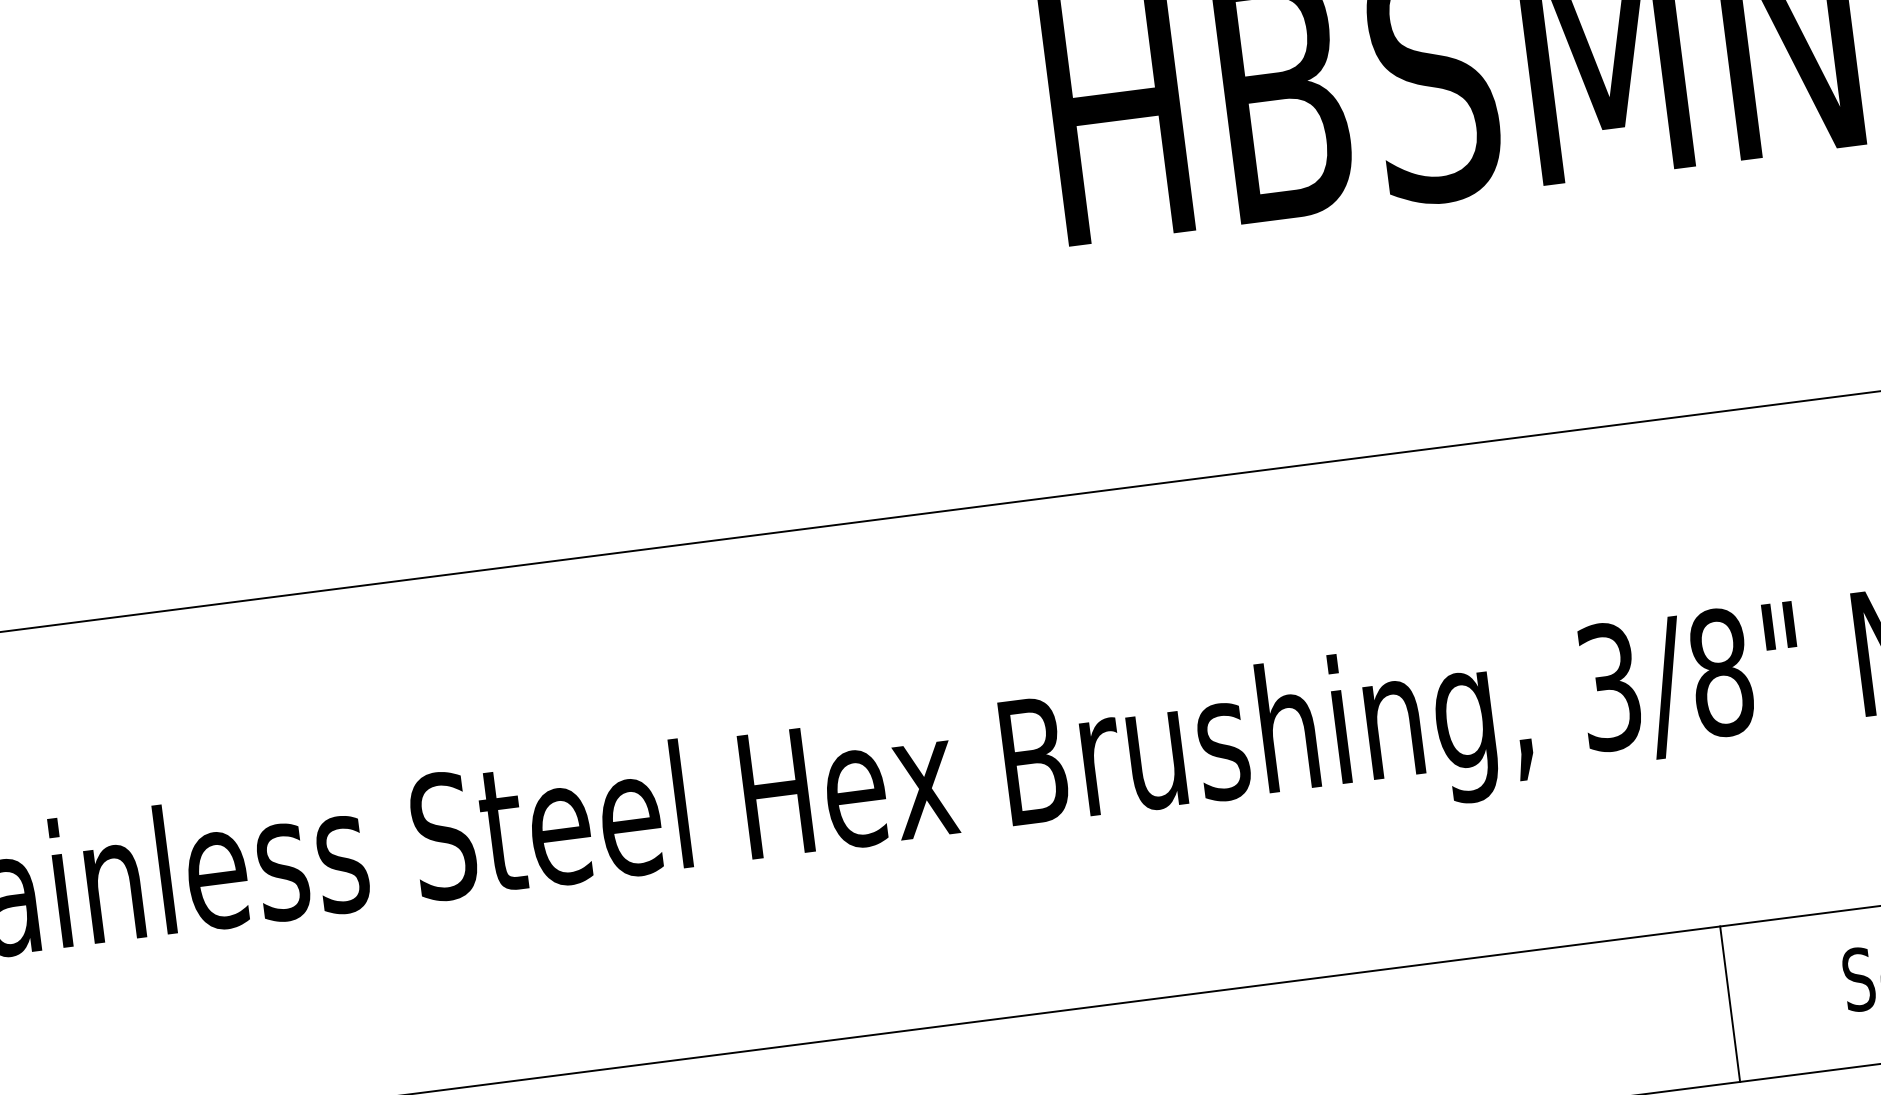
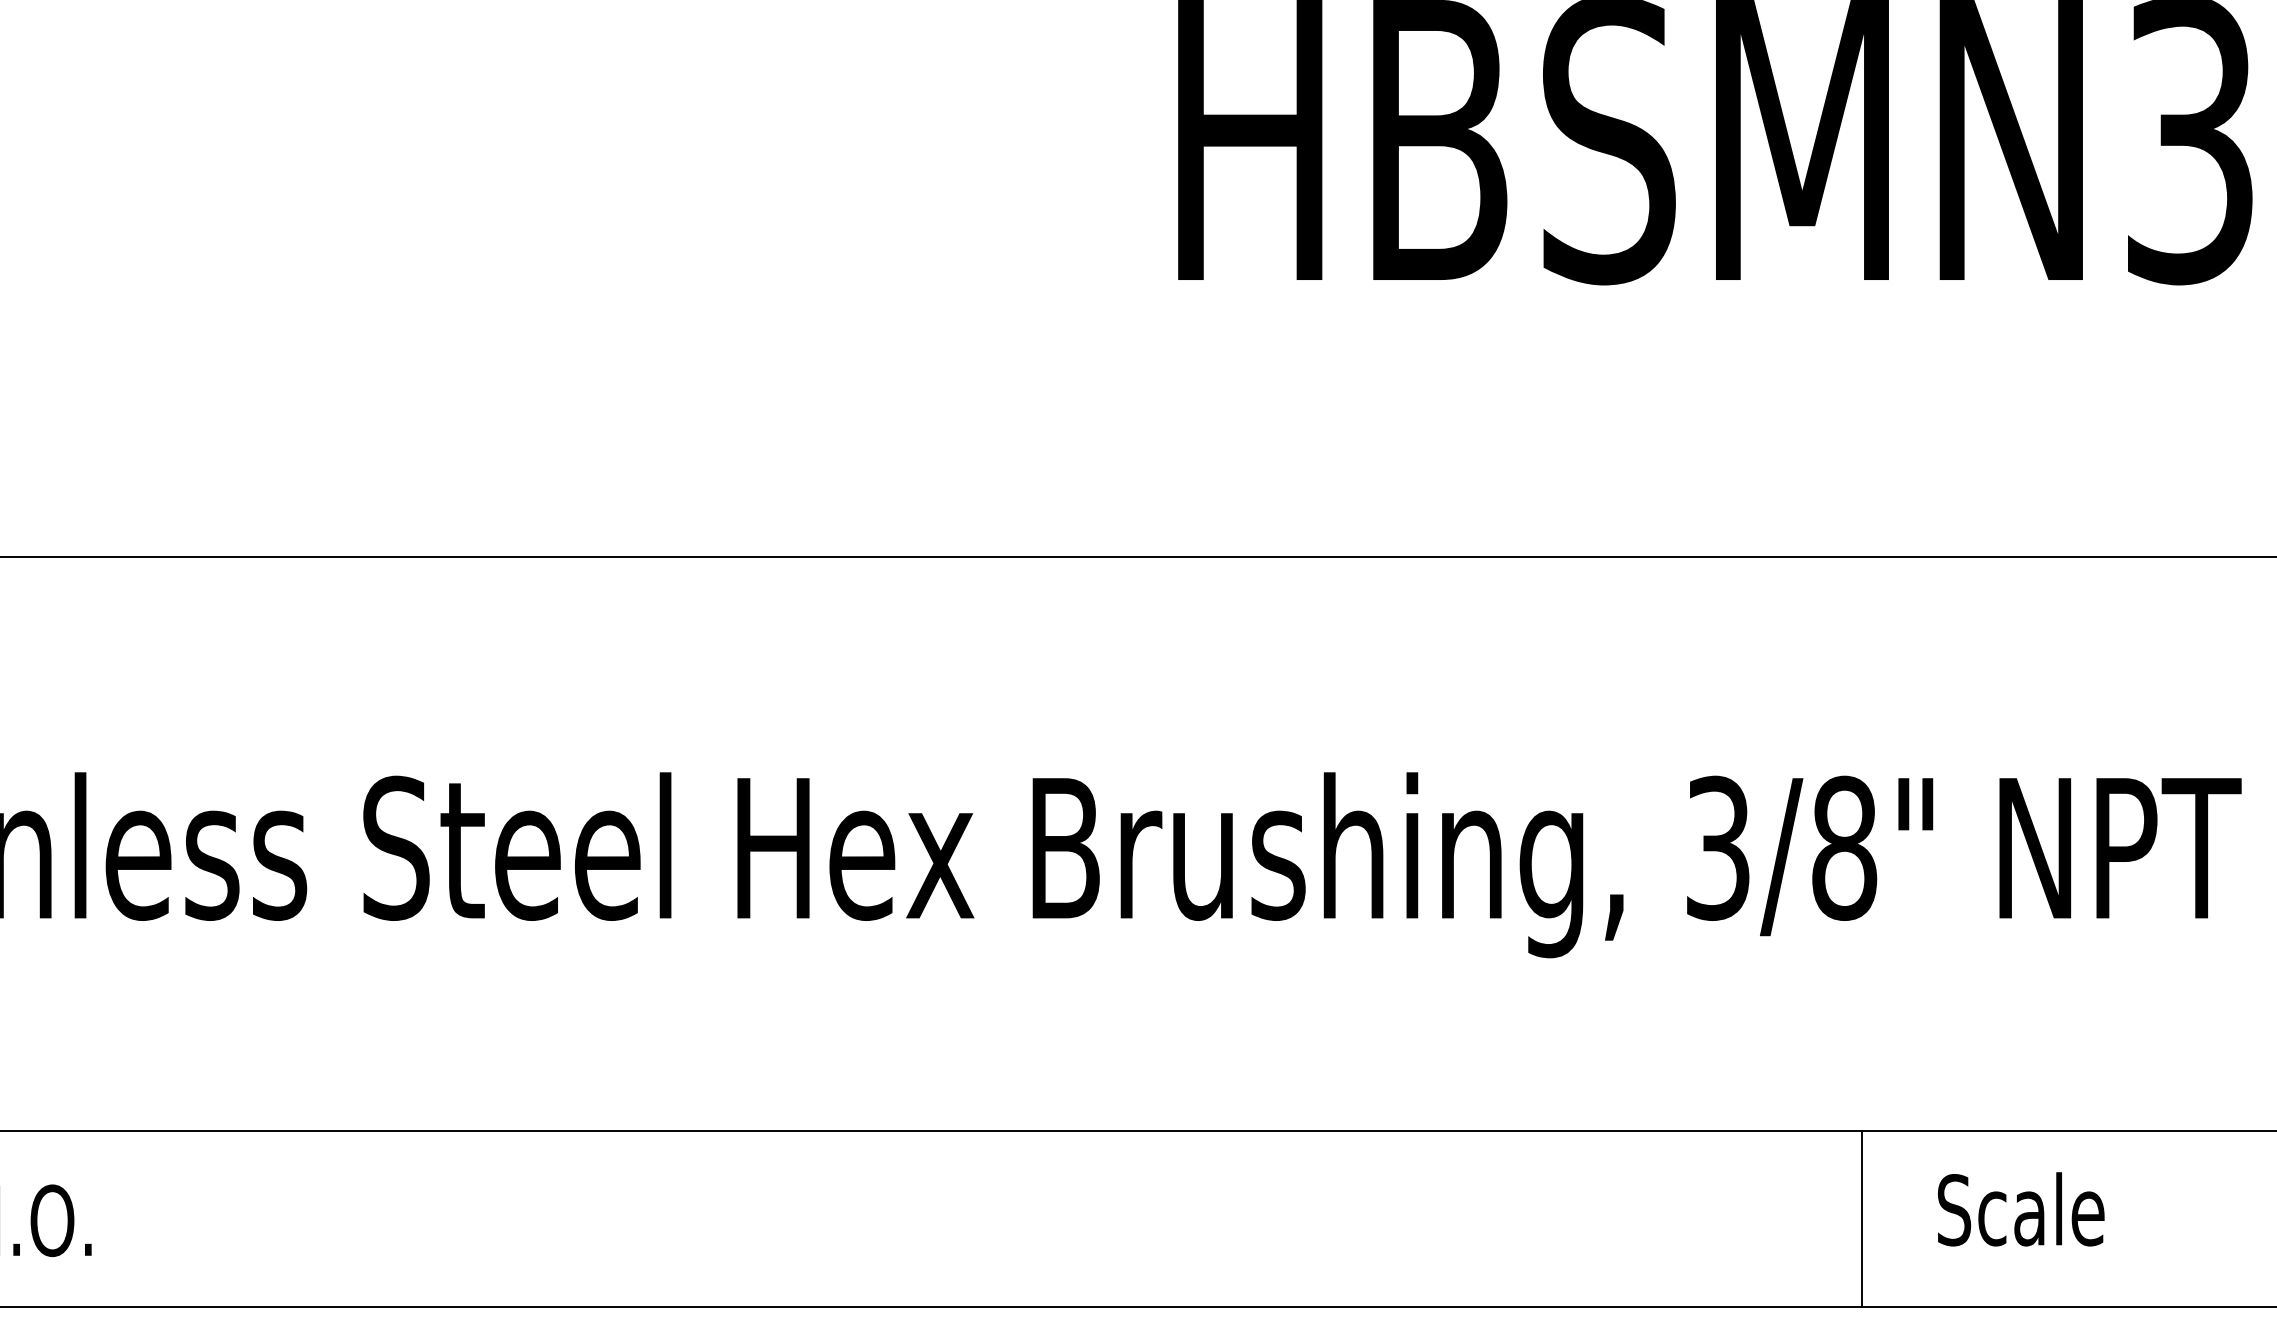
line: (1730, 1004) -> (1862, 1219), moved

